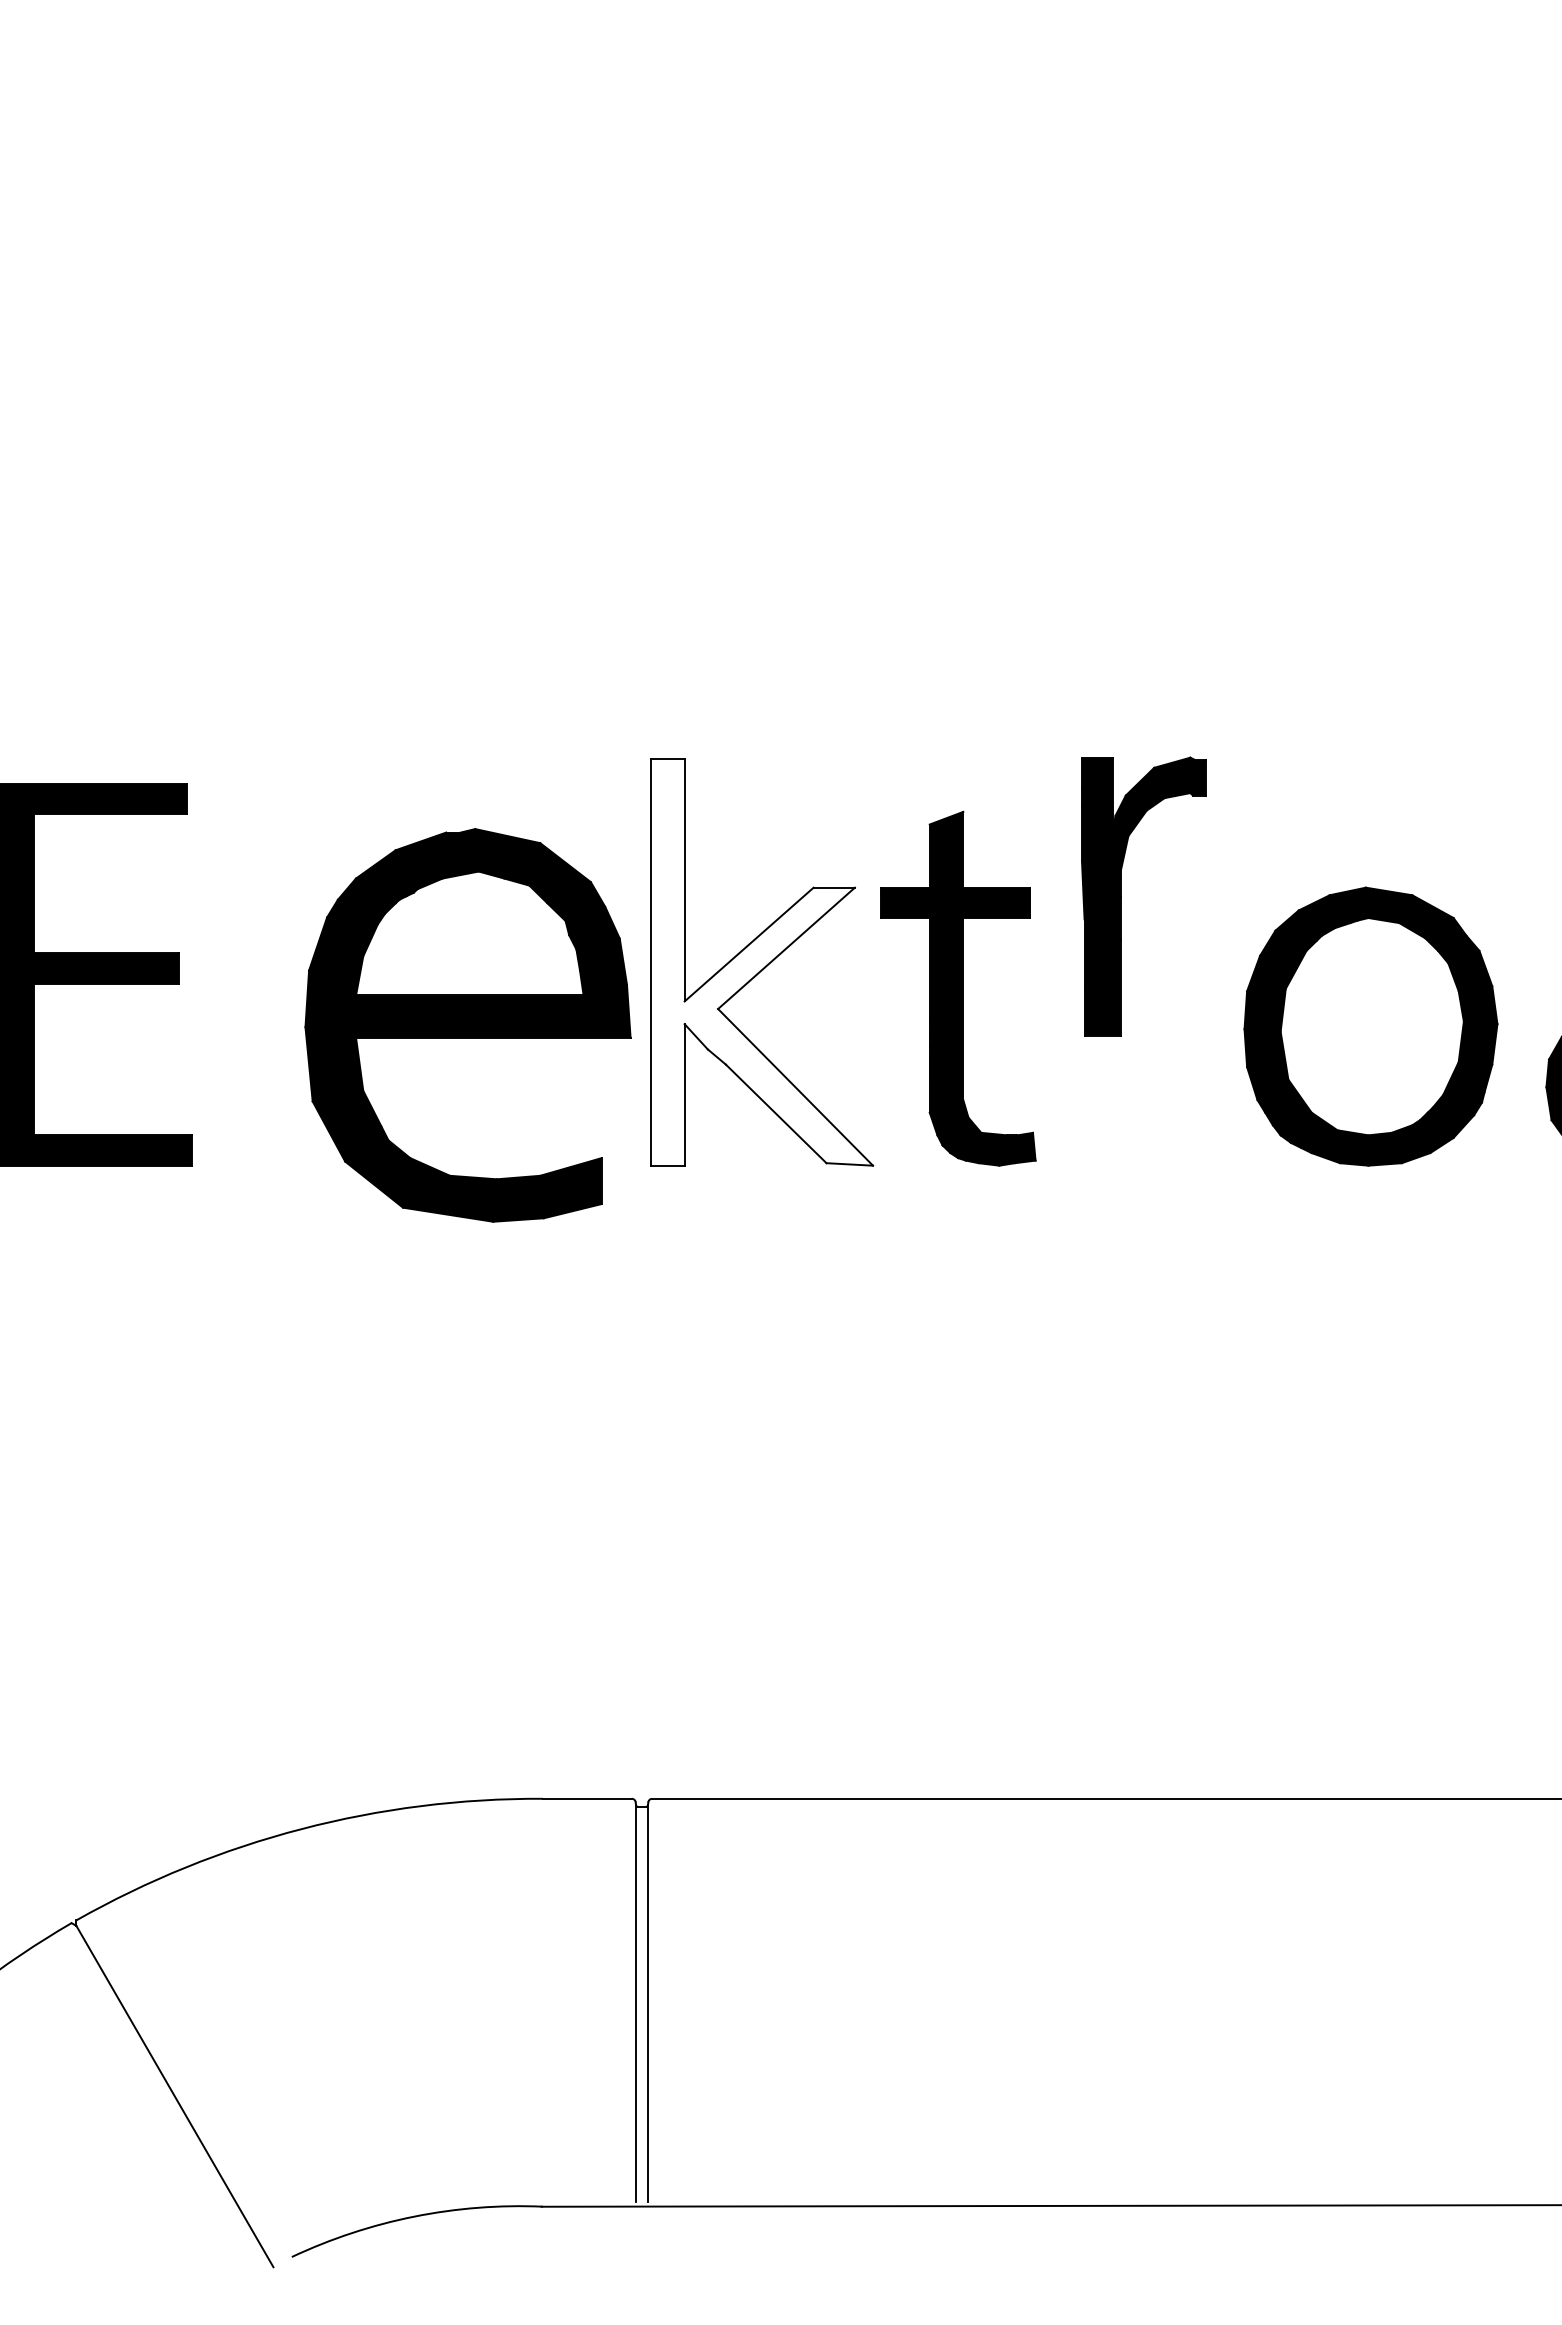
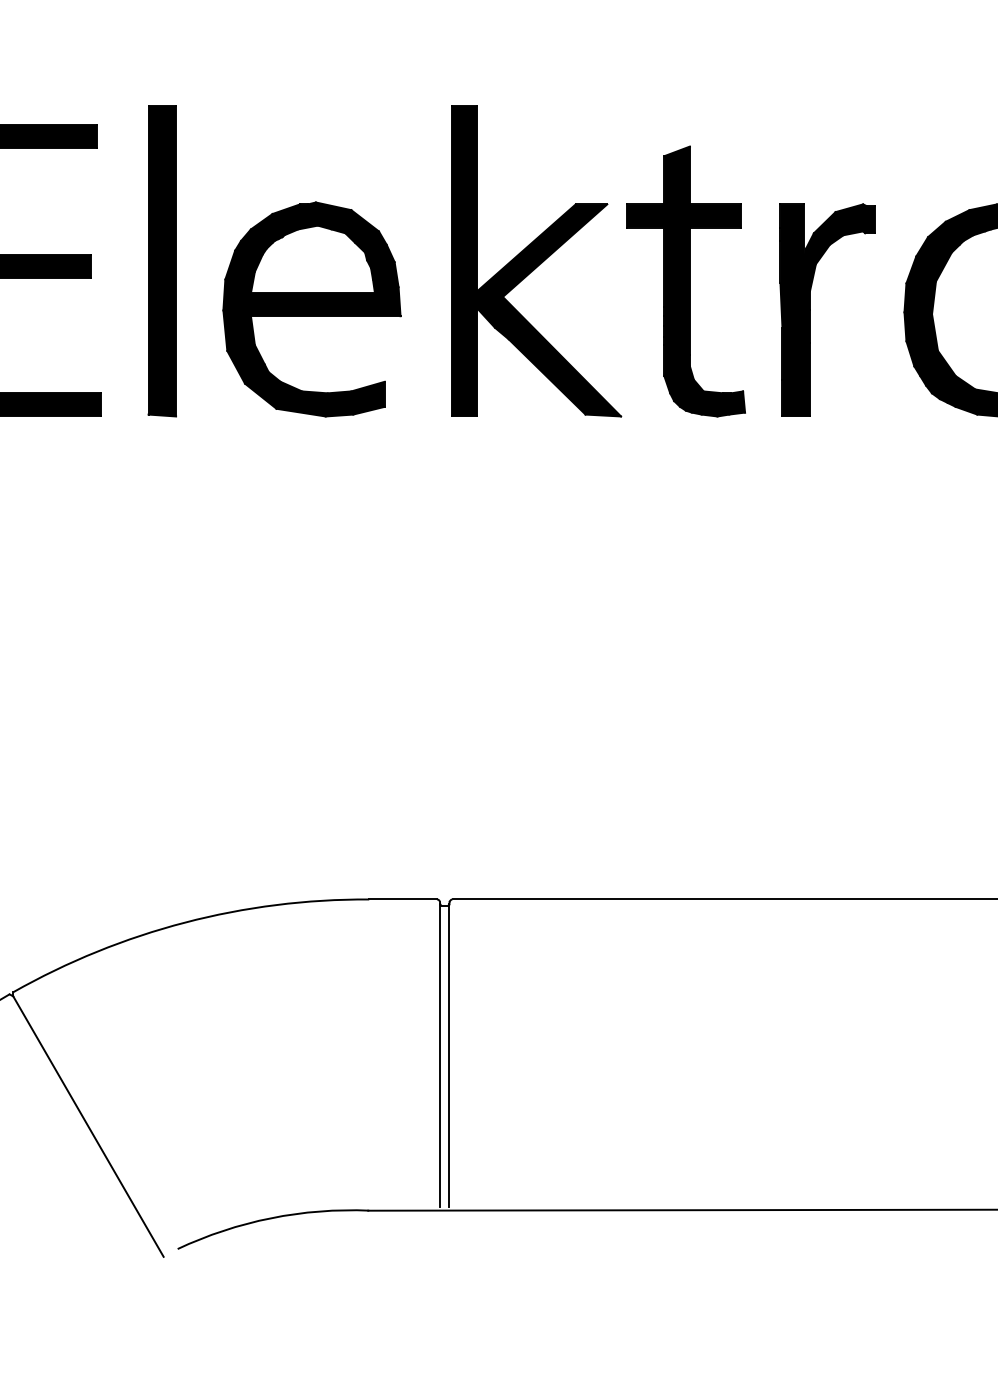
part: (1121, 896) -> (810, 310), moved
fill: (762, 961) -> (536, 260), added
part: (271, 962) -> (162, 261), added
part: (467, 1025) -> (311, 309), size x0.71

